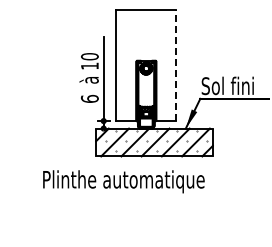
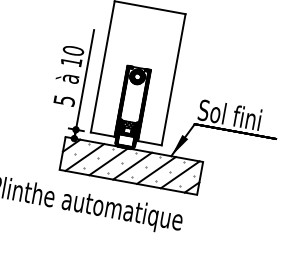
line: (176, 65) -> (173, 79), dashed -> solid
text: (89, 98) -> (64, 100), 6 -> 5

